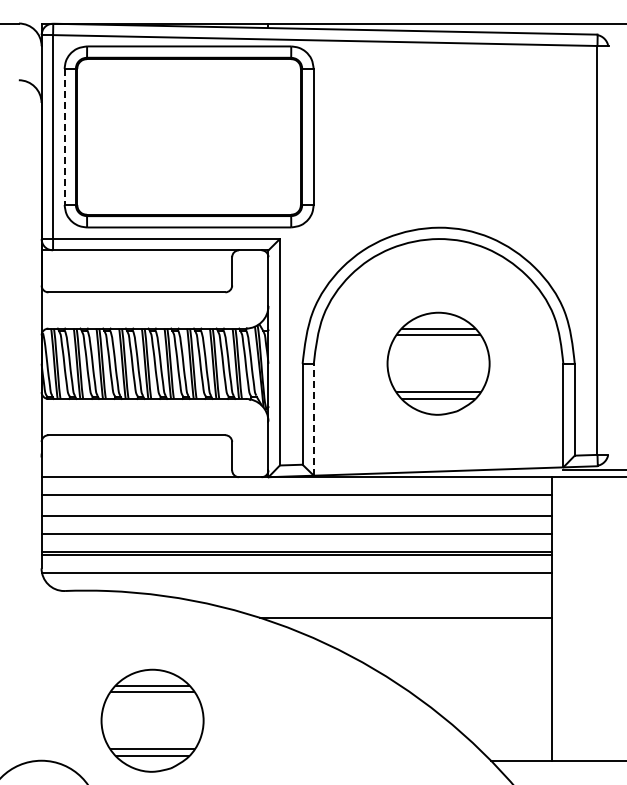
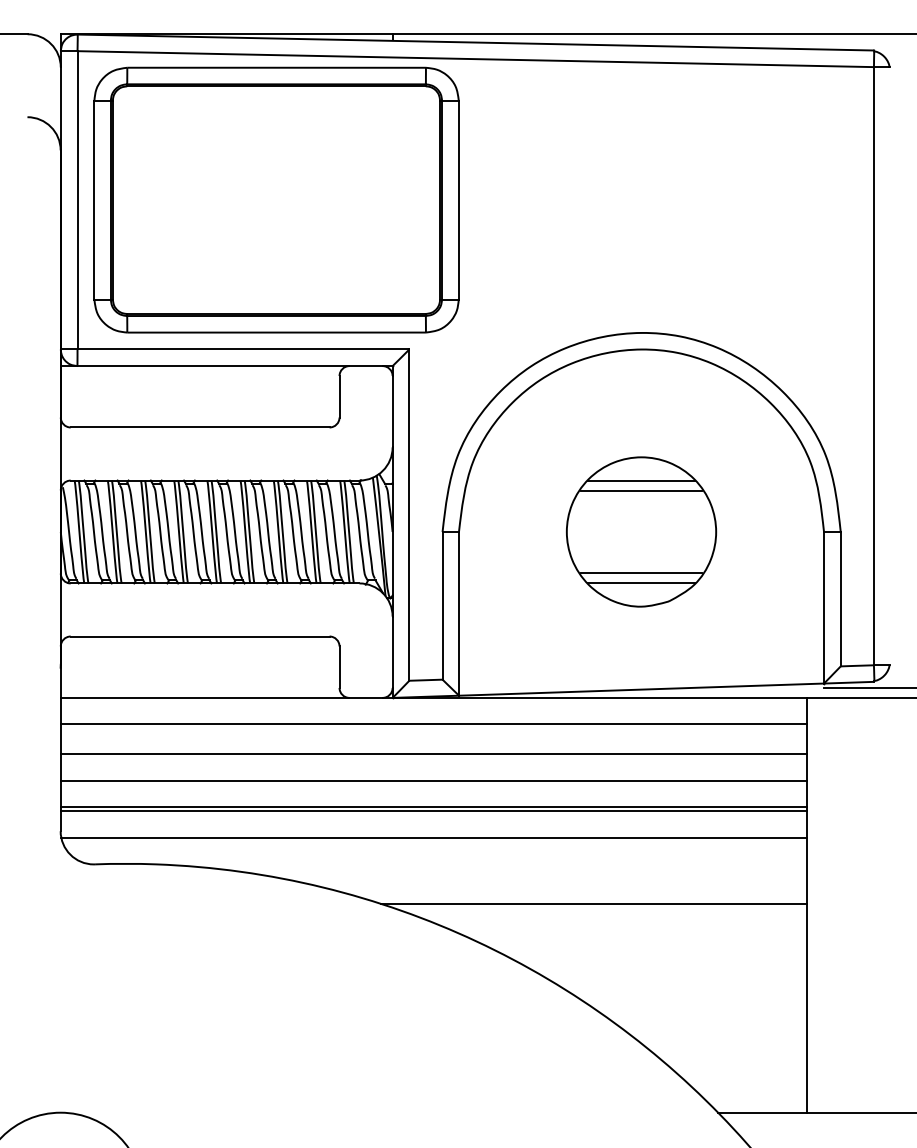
line: (64, 137) -> (94, 200), dashed -> solid
line: (313, 419) -> (458, 613), dashed -> solid
part: (152, 720) -> (222, 1053), removed

